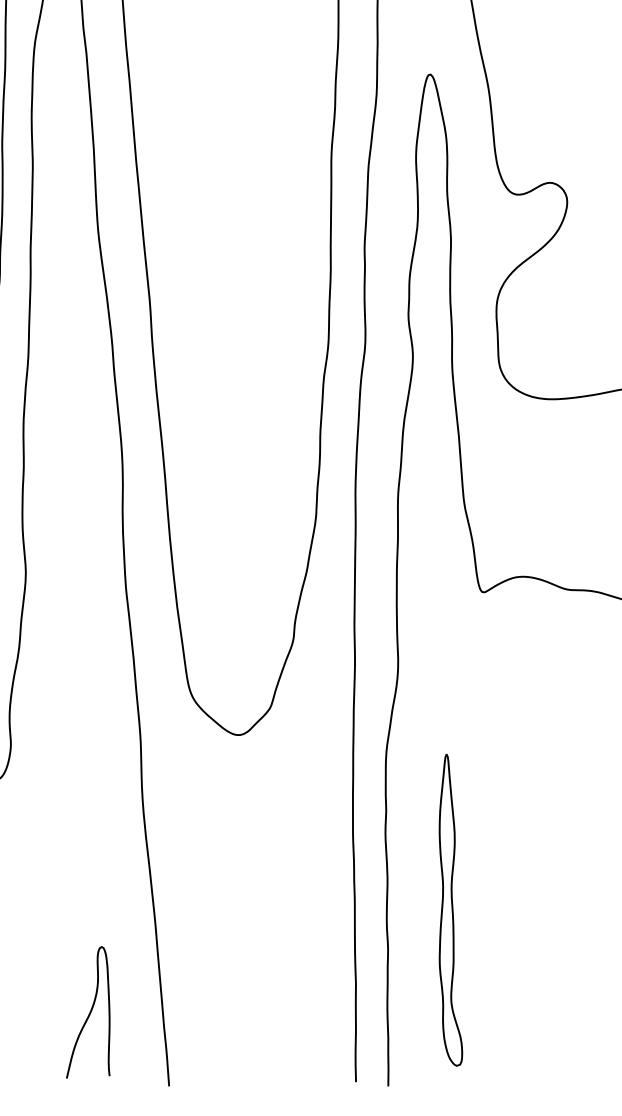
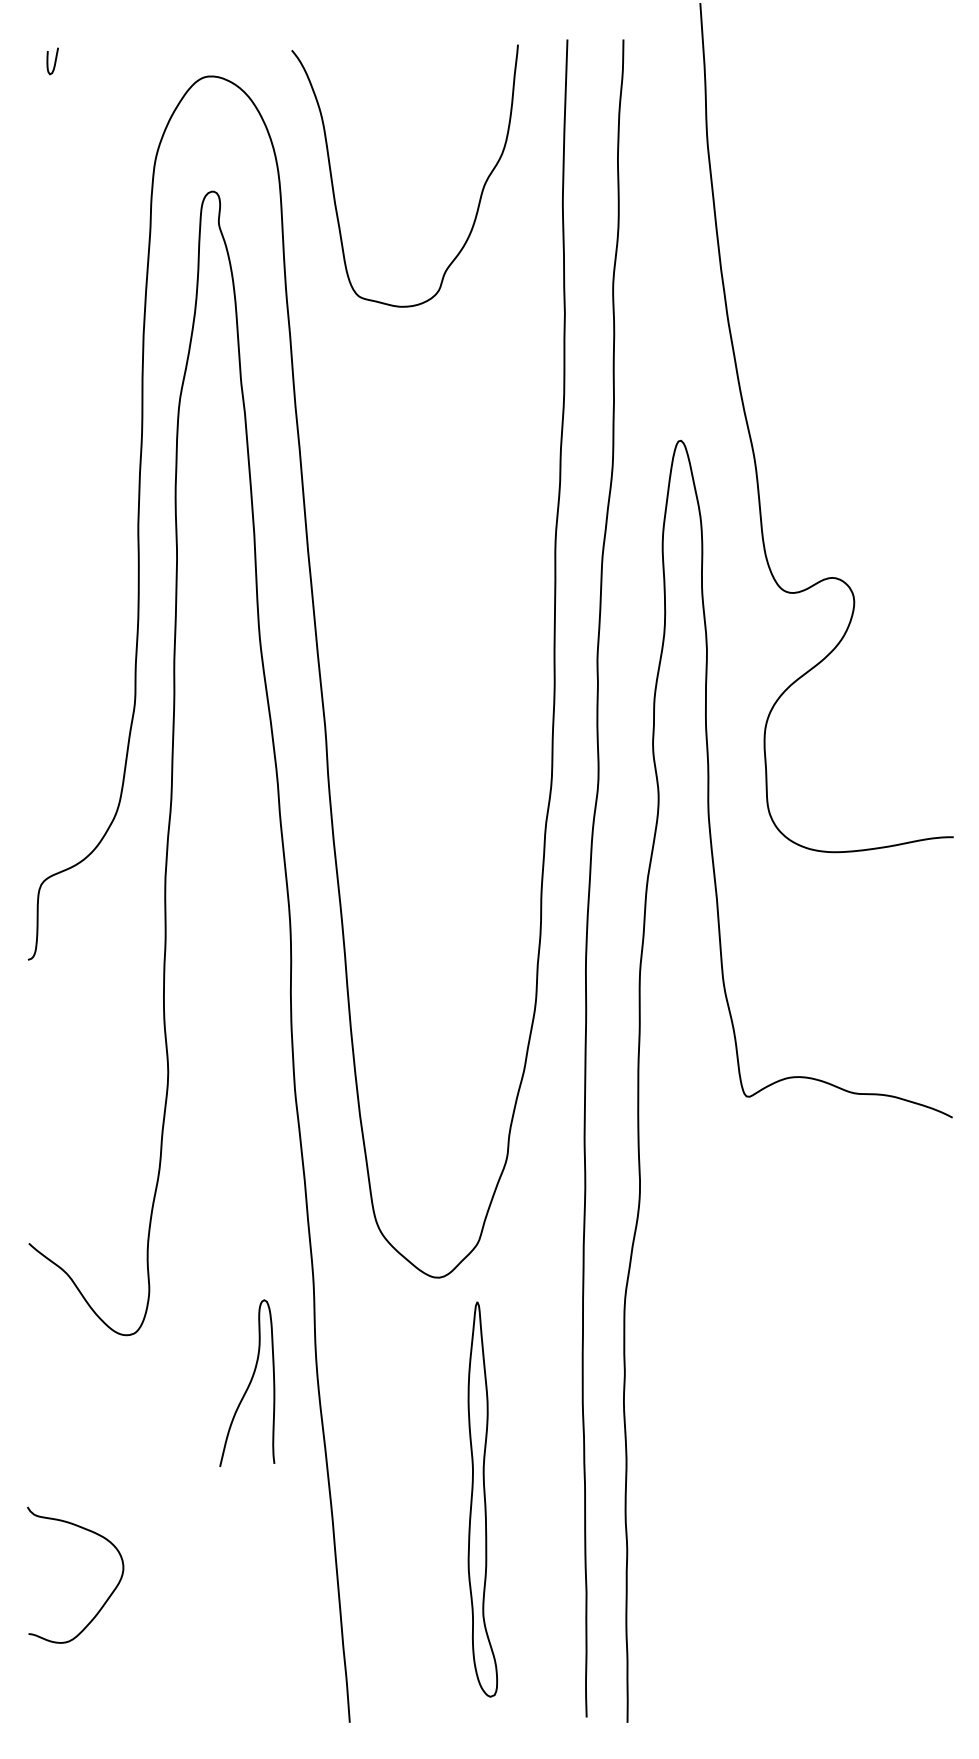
part: (450, 910) -> (482, 1499), moved
curve: (89, 1011) -> (249, 1382), moved

